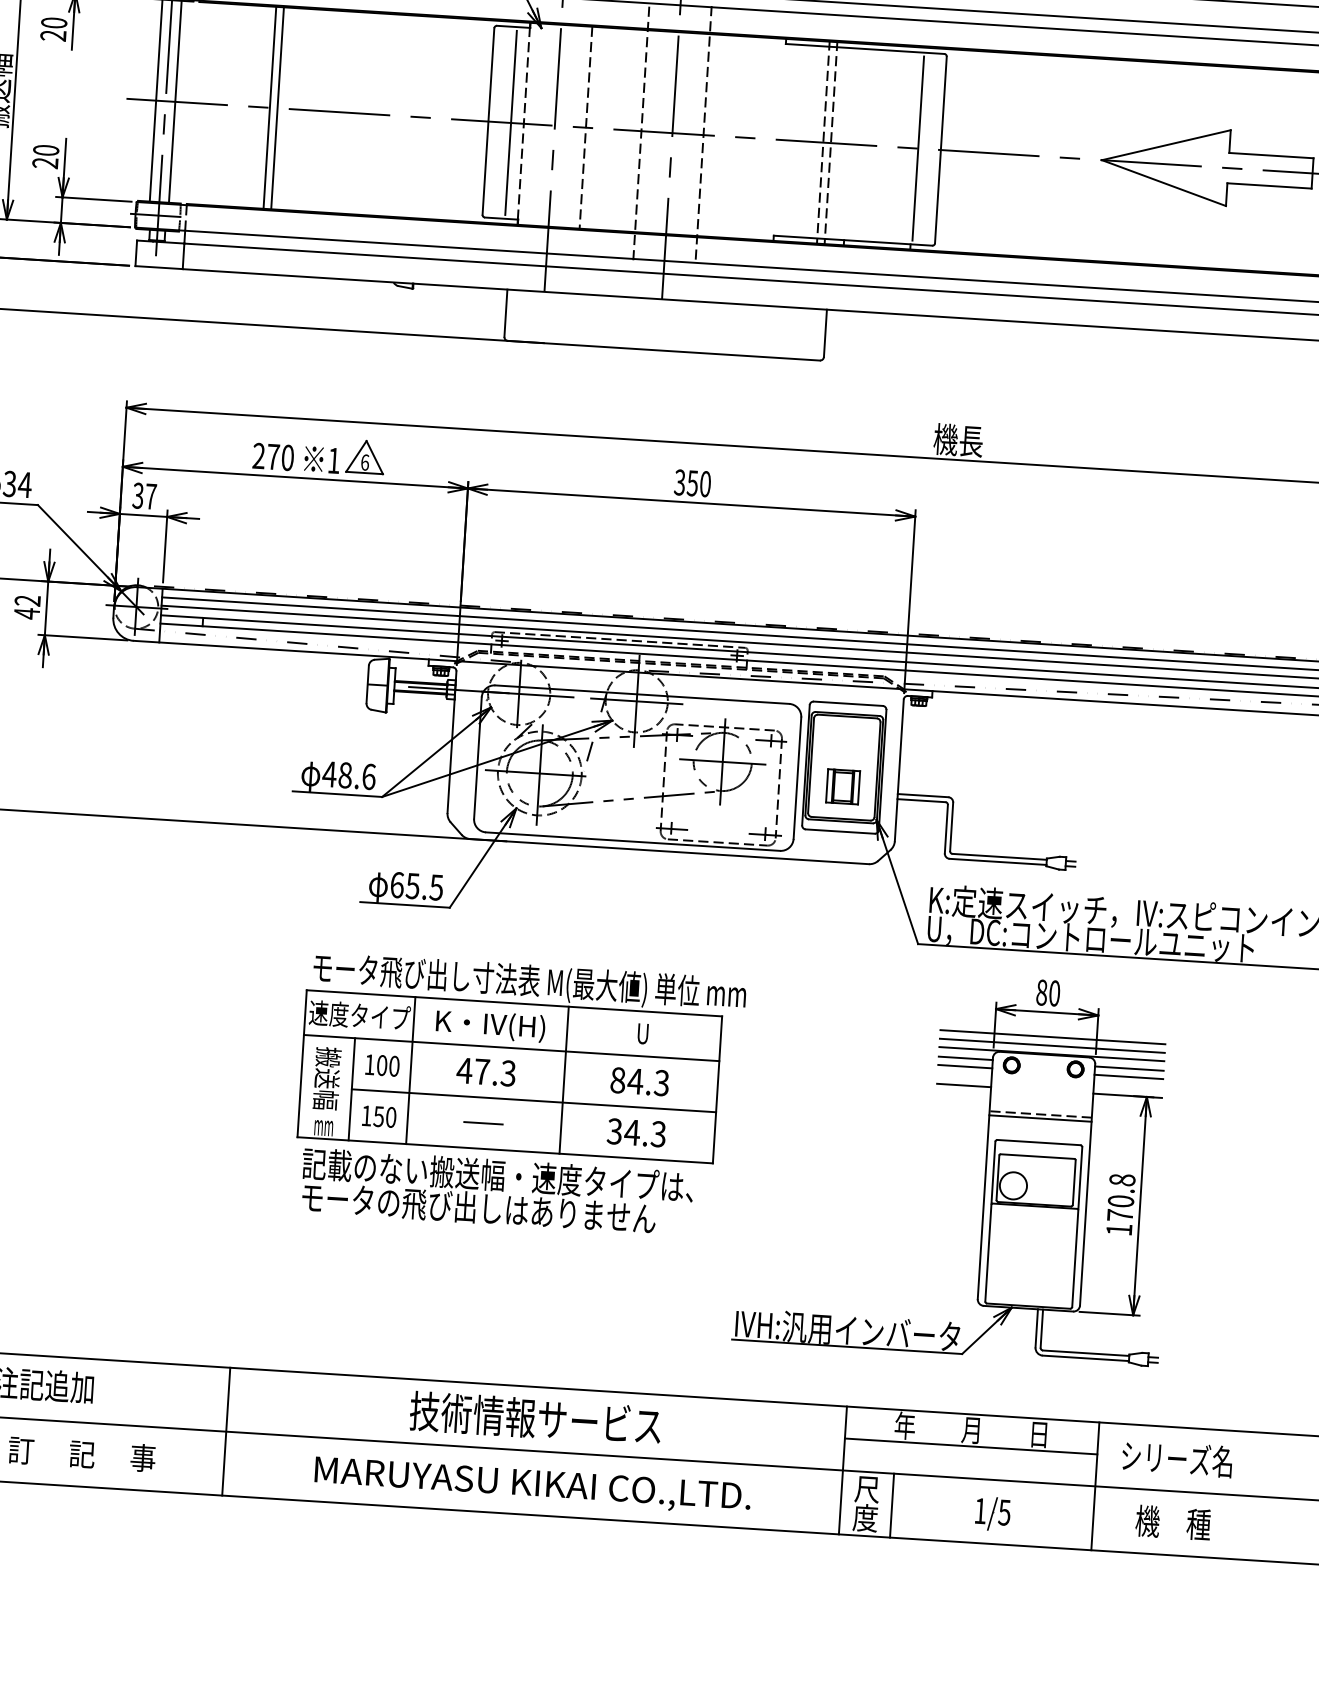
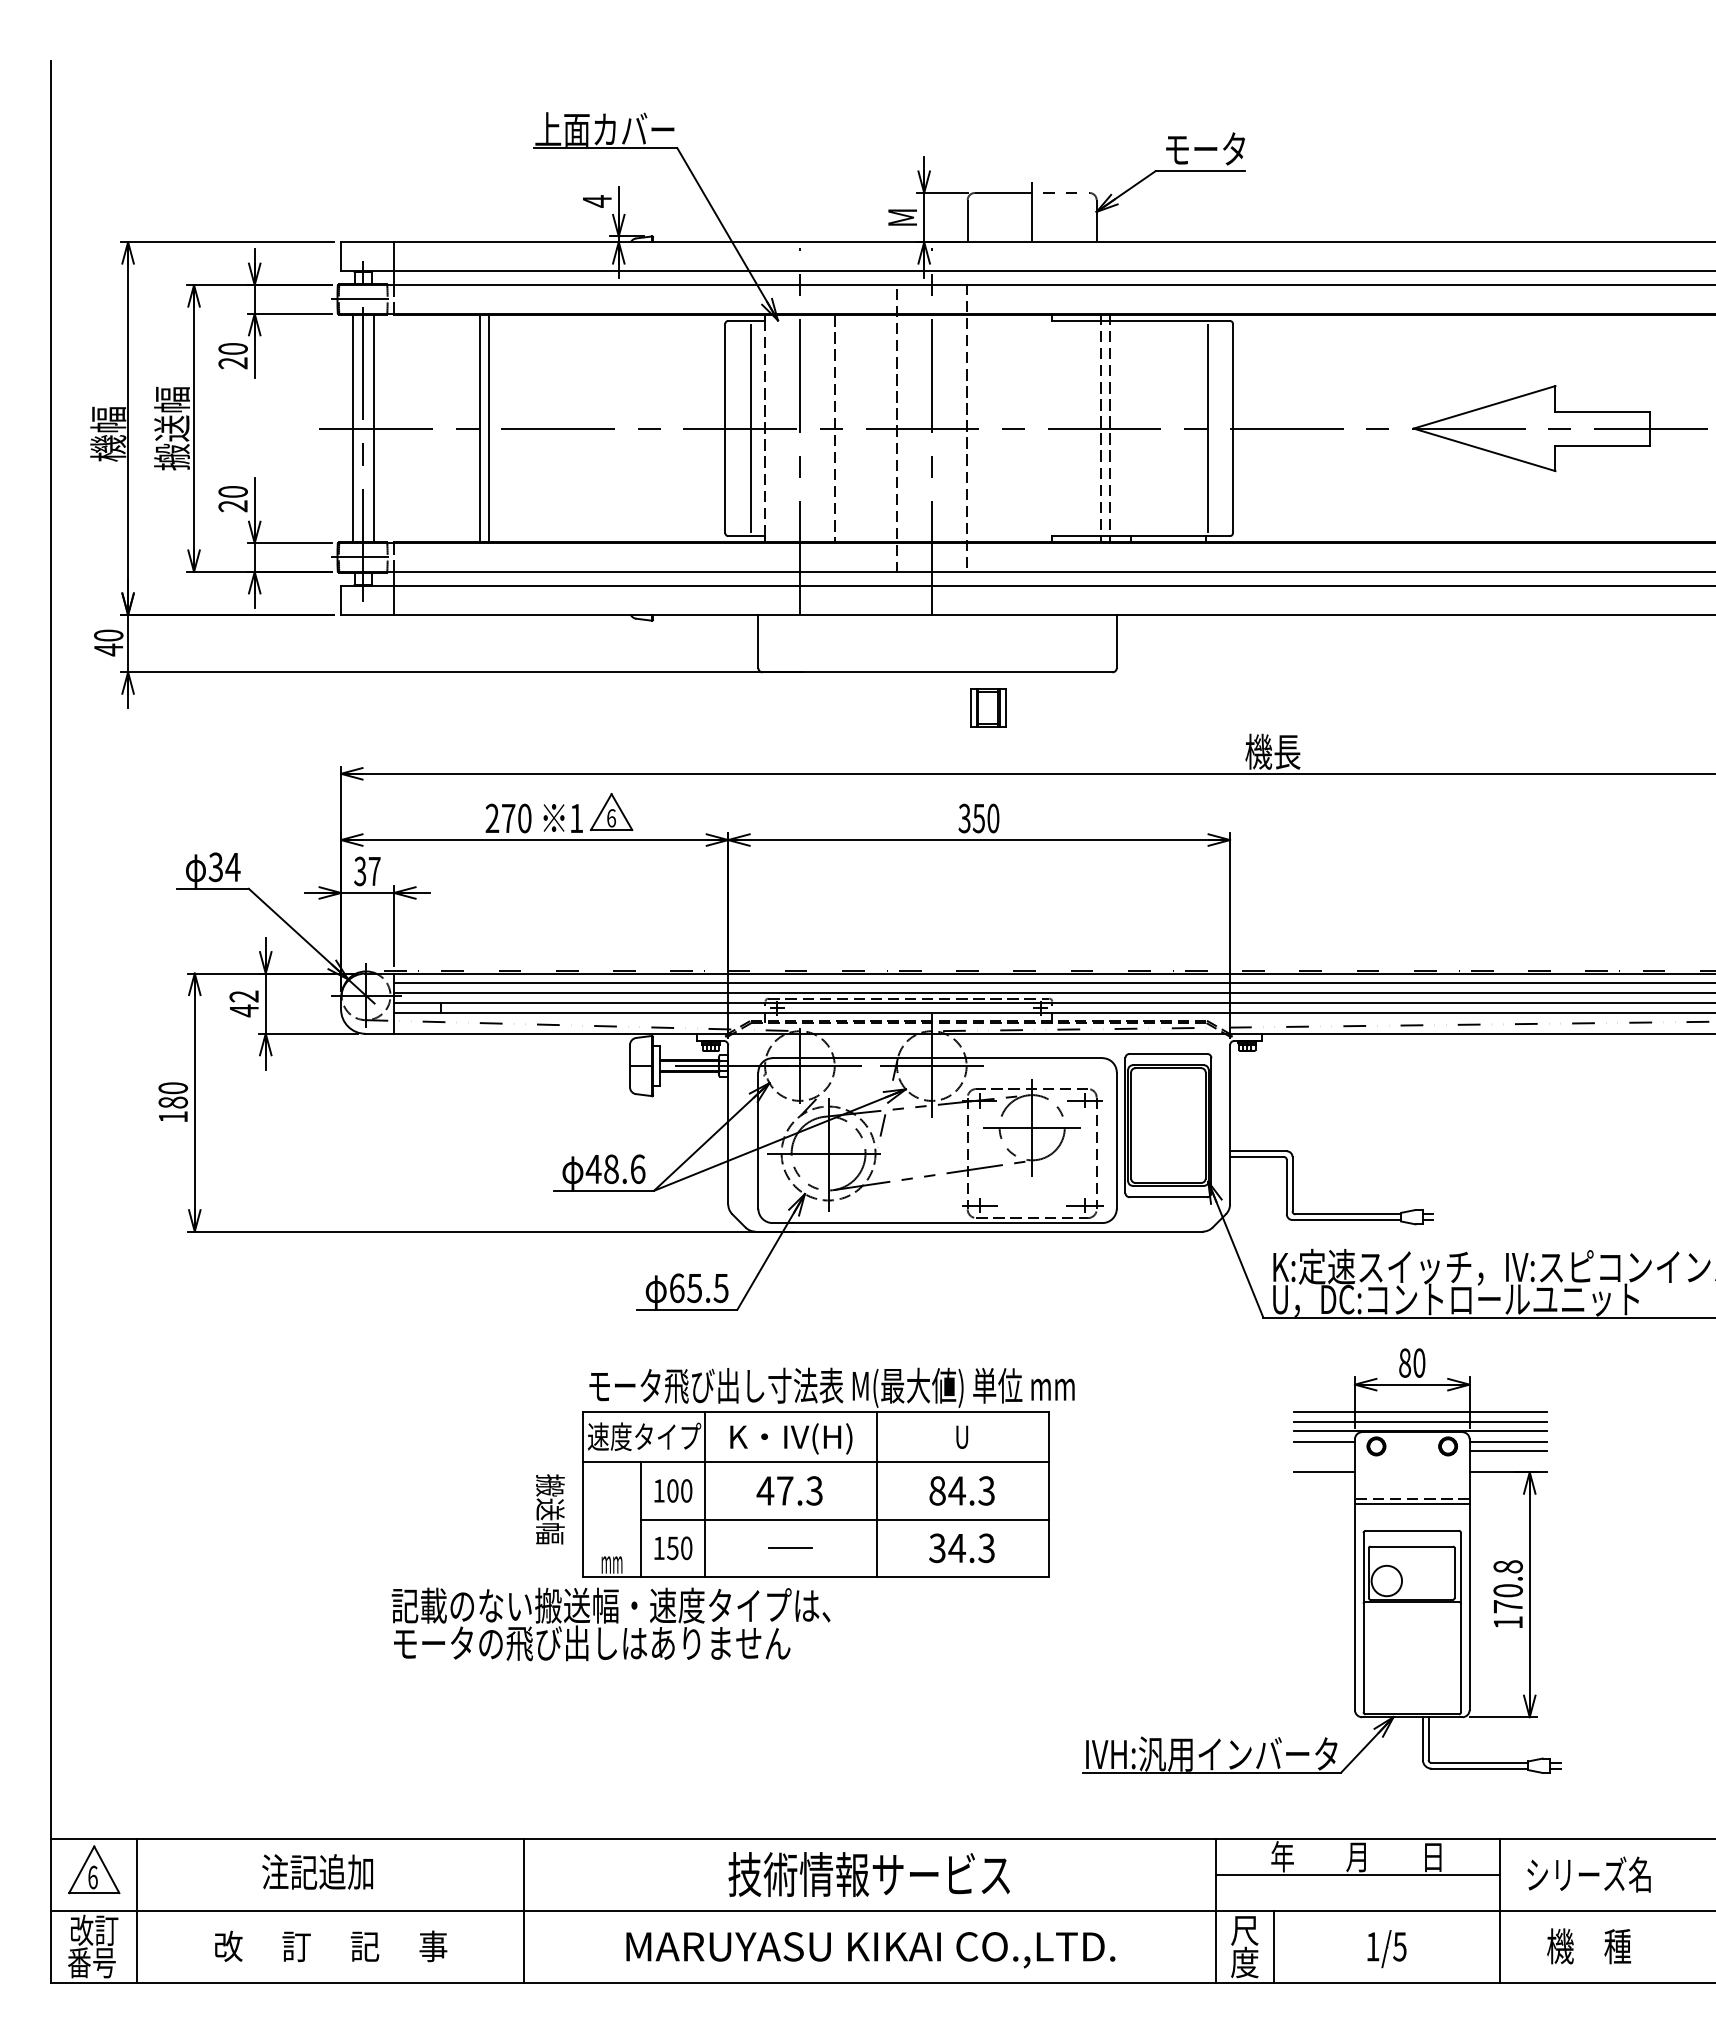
part: (843, 786) -> (988, 707), moved
line: (965, 1066) -> (1324, 1451), removed
text: (327, 1078) -> (550, 1509), moved
text: (496, 1192) -> (610, 1624), moved

